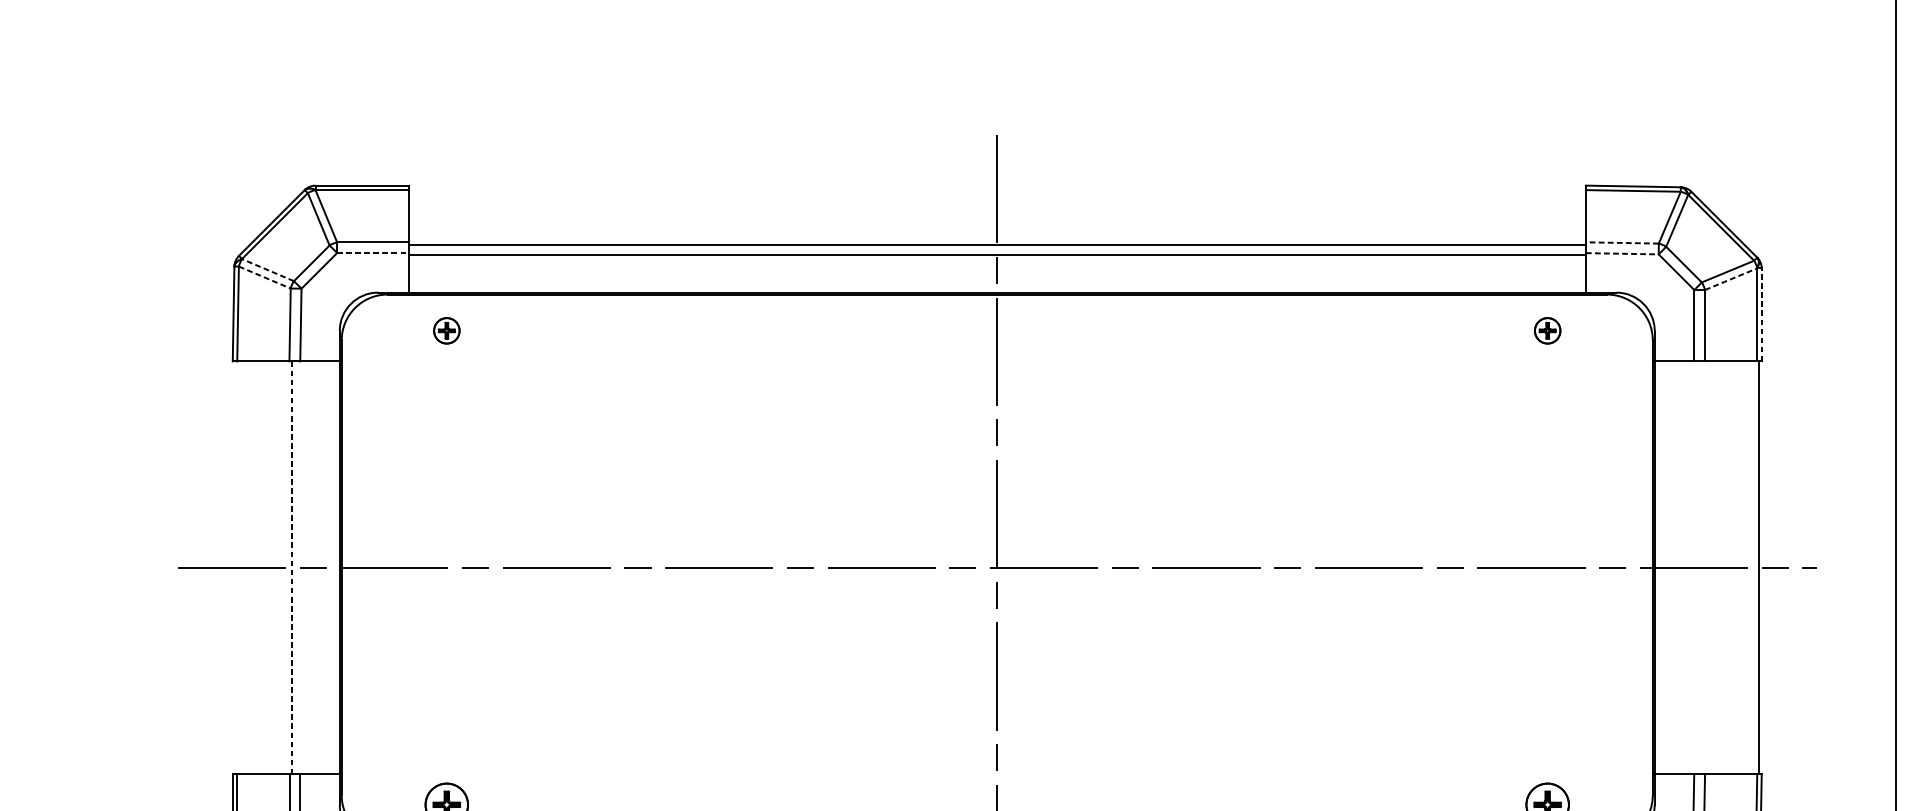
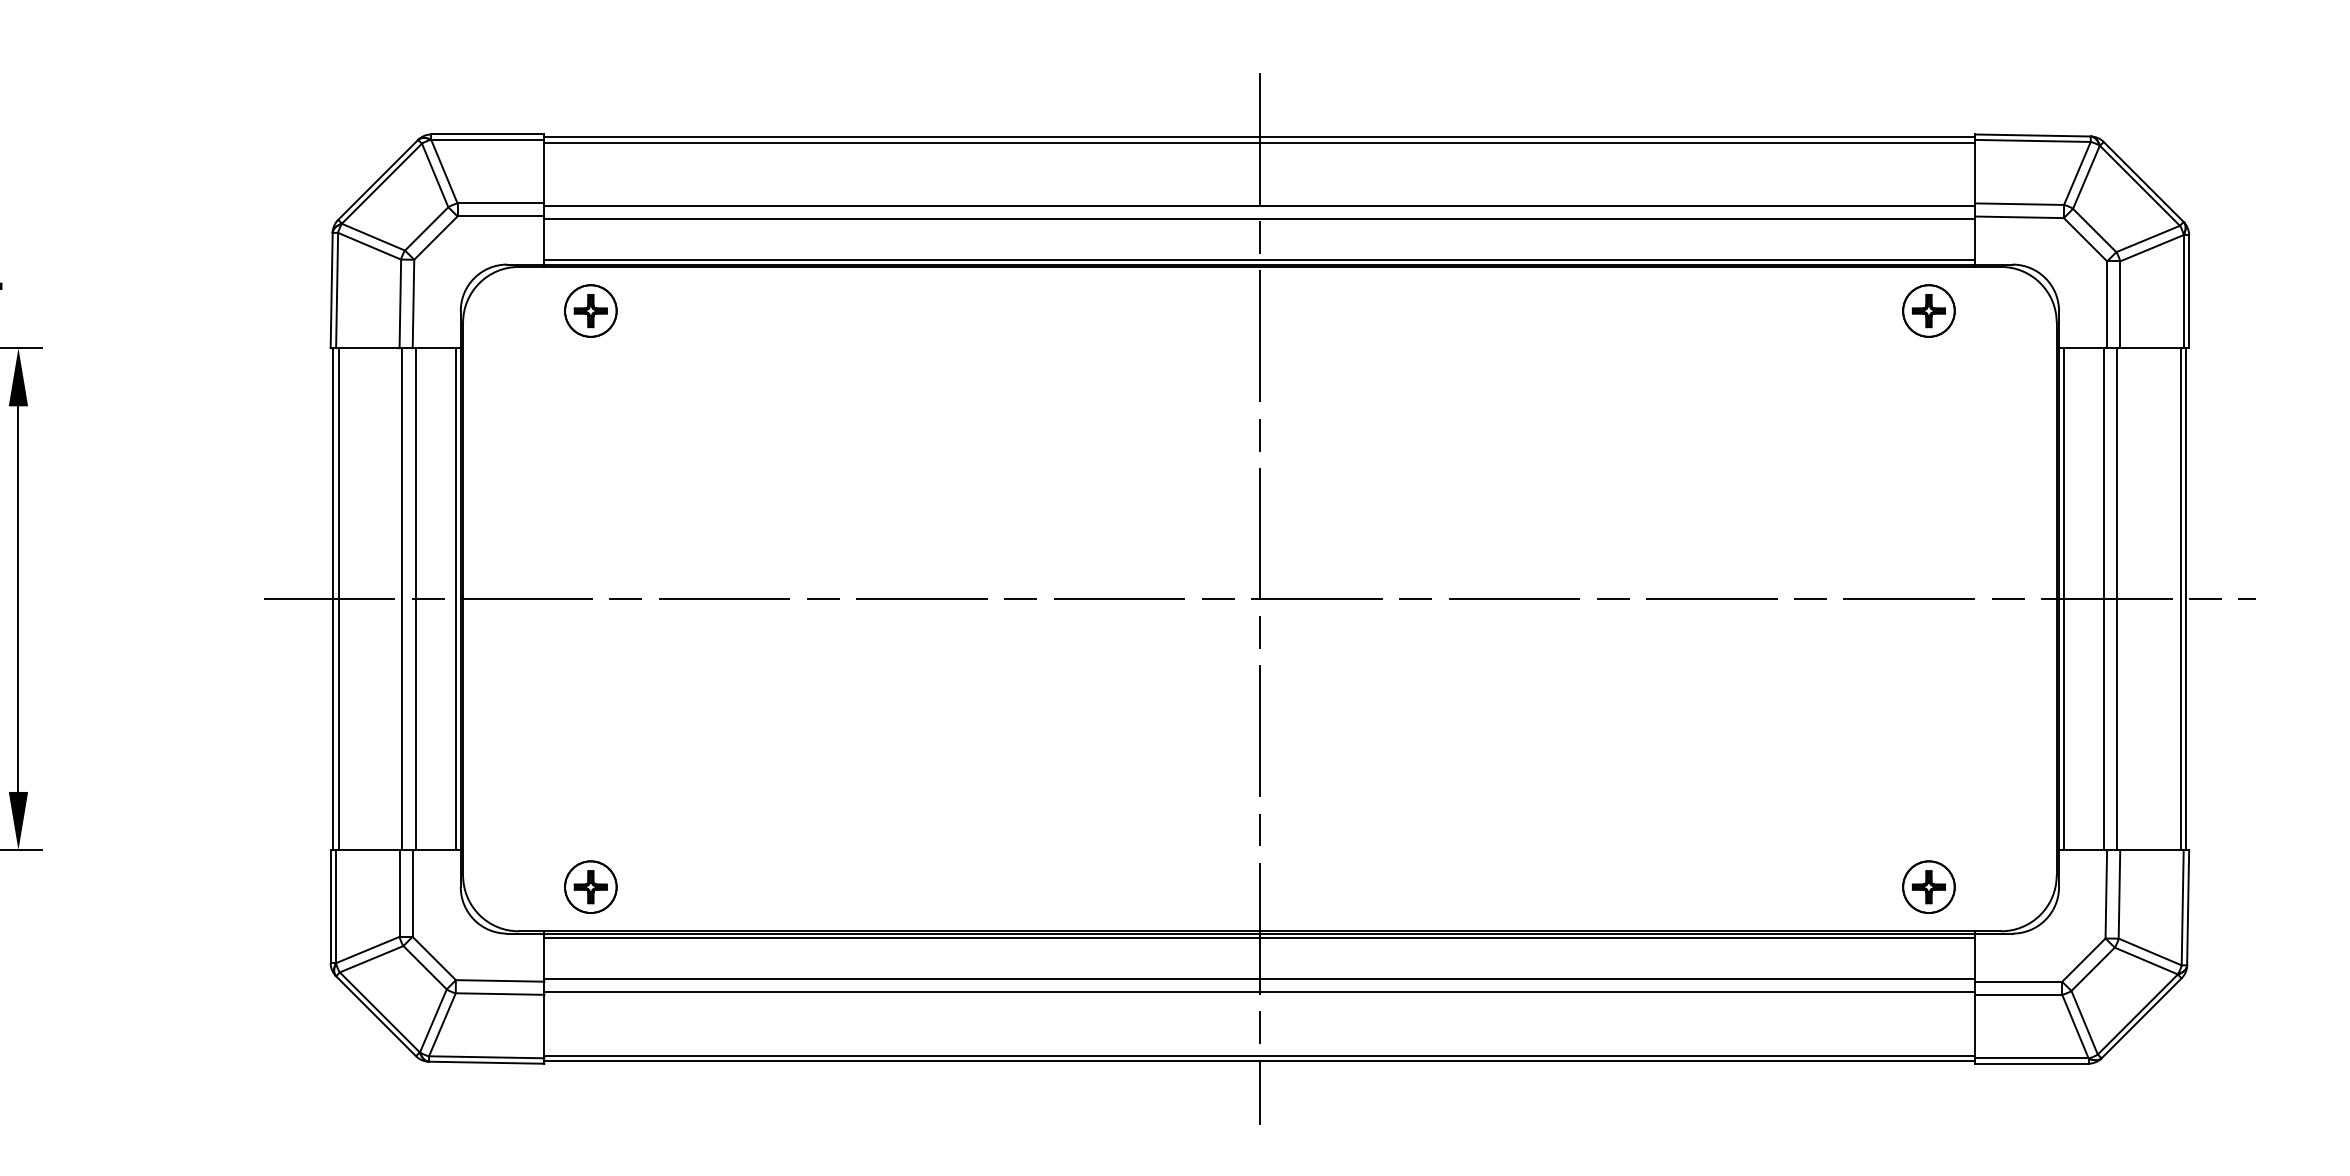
line: (996, 188) -> (1259, 137), added
line: (996, 192) -> (1259, 142), added
line: (1622, 243) -> (2019, 204), dashed -> solid
line: (373, 253) -> (501, 216), dashed -> solid
line: (1622, 253) -> (2020, 217), dashed -> solid
line: (268, 270) -> (373, 237), dashed -> solid
line: (265, 277) -> (370, 246), dashed -> solid
line: (1731, 279) -> (2152, 248), dashed -> solid
line: (996, 288) -> (1259, 259), added
line: (1762, 314) -> (2189, 291), dashed -> solid
part: (446, 330) -> (590, 310), size x1.67
part: (1547, 330) -> (1928, 310), size x1.67
line: (235, 568) -> (333, 599), added
line: (239, 568) -> (338, 599), added
line: (291, 568) -> (402, 599), dashed -> solid
line: (302, 568) -> (415, 599), added
line: (336, 568) -> (456, 599), added
line: (1658, 568) -> (2063, 599), added
line: (1692, 568) -> (2104, 599), added
line: (1702, 568) -> (2117, 599), added
line: (1754, 568) -> (2180, 599), added

